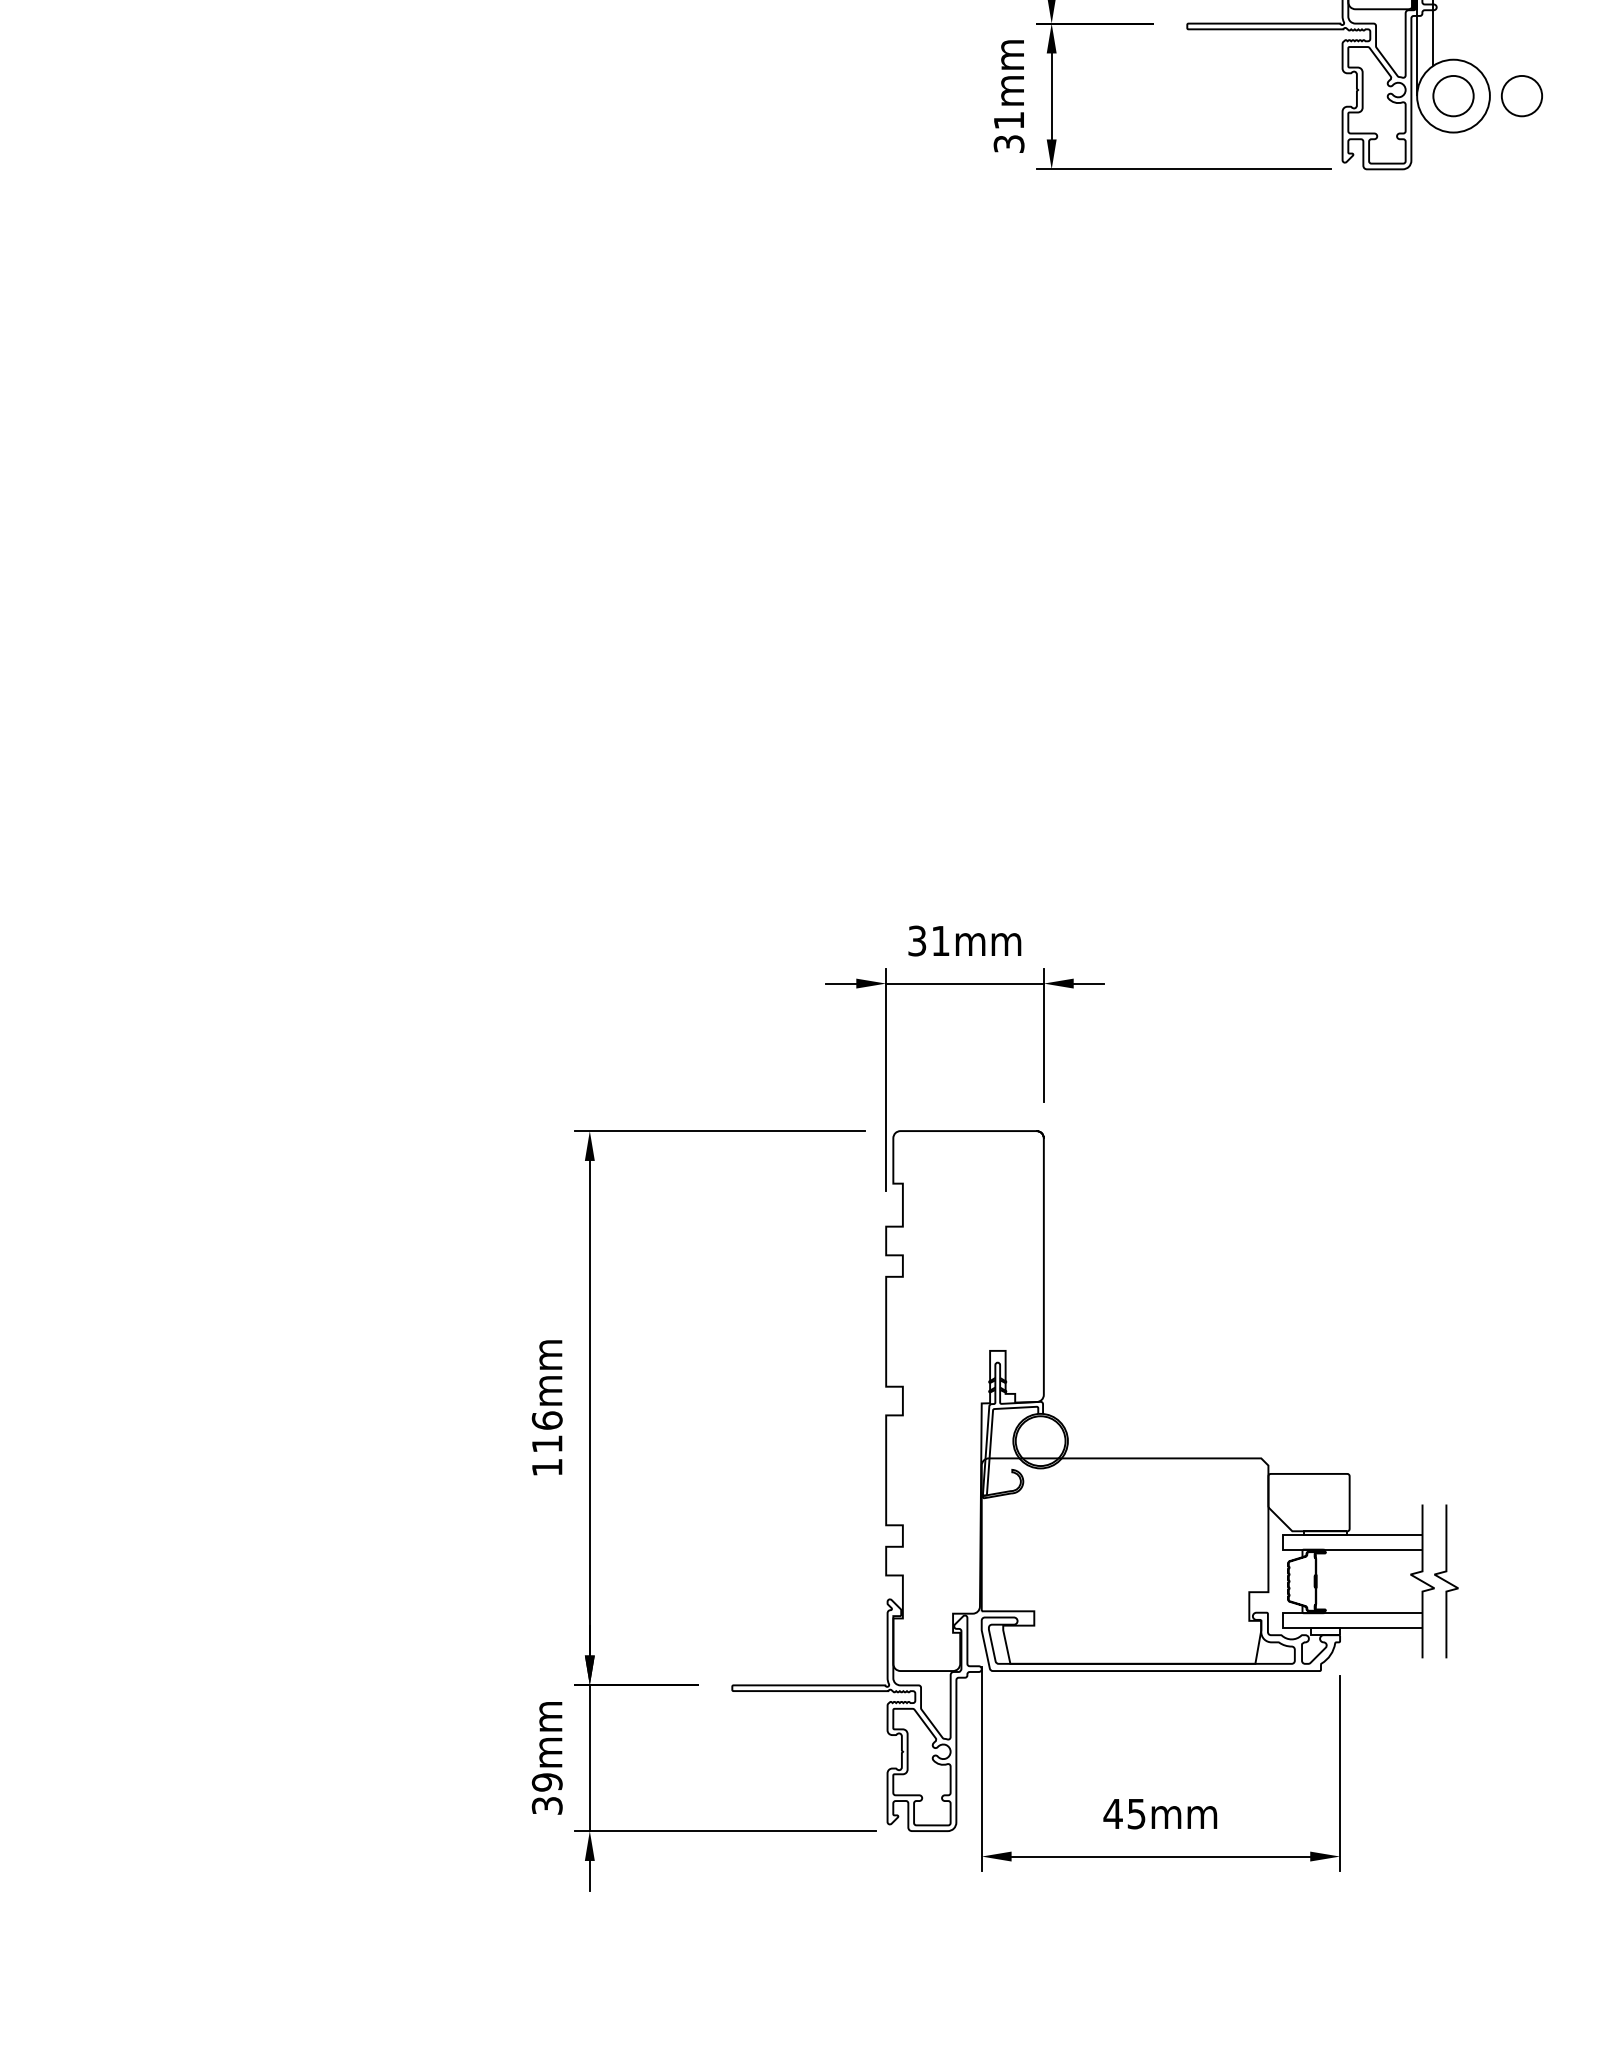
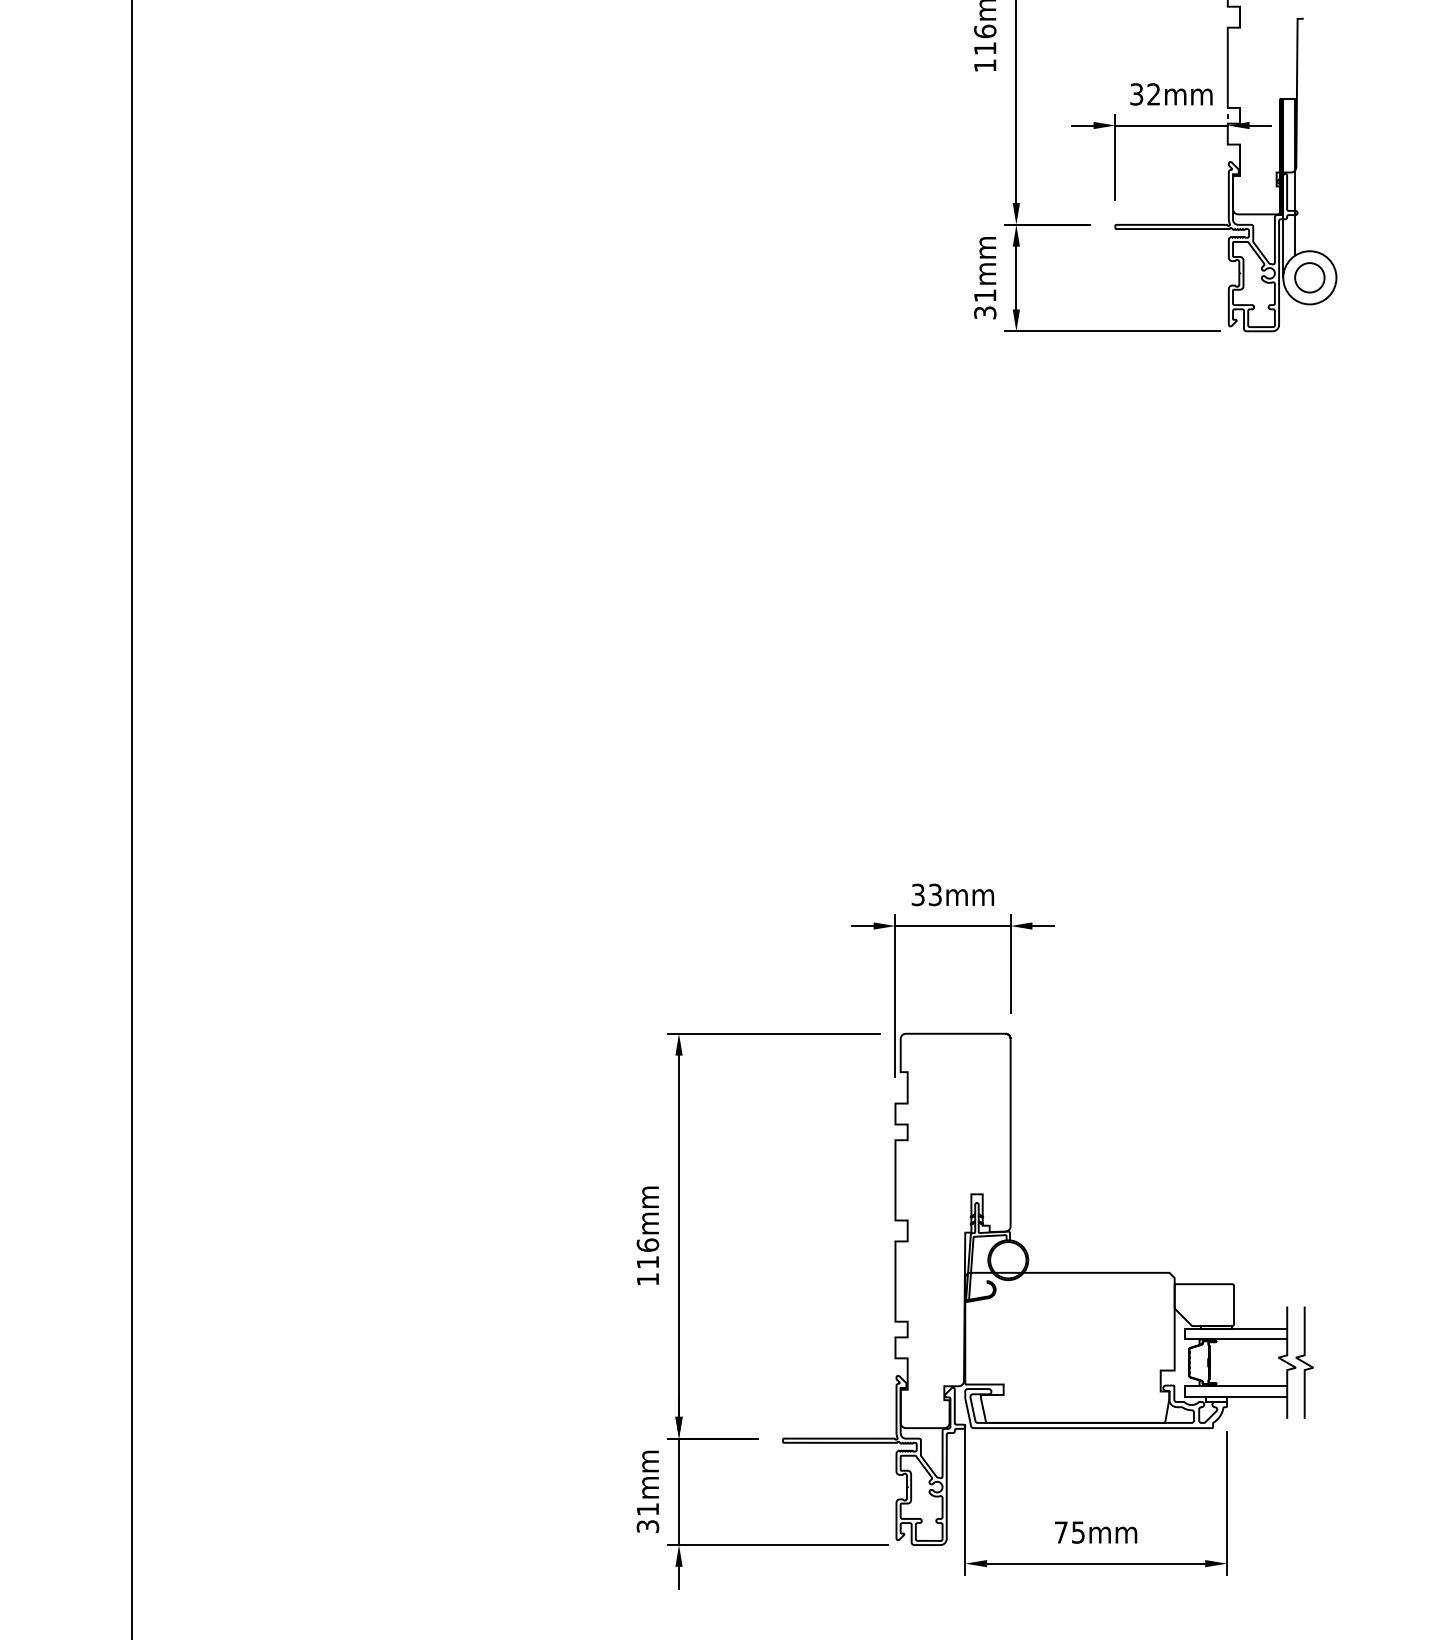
circle: (1521, 95) -> (1359, 277), removed
text: (939, 940) -> (934, 894), 31mm -> 33mm
text: (546, 1782) -> (647, 1509), 39mm -> 31mm
text: (1113, 1813) -> (1061, 1532), 45mm -> 75mm

